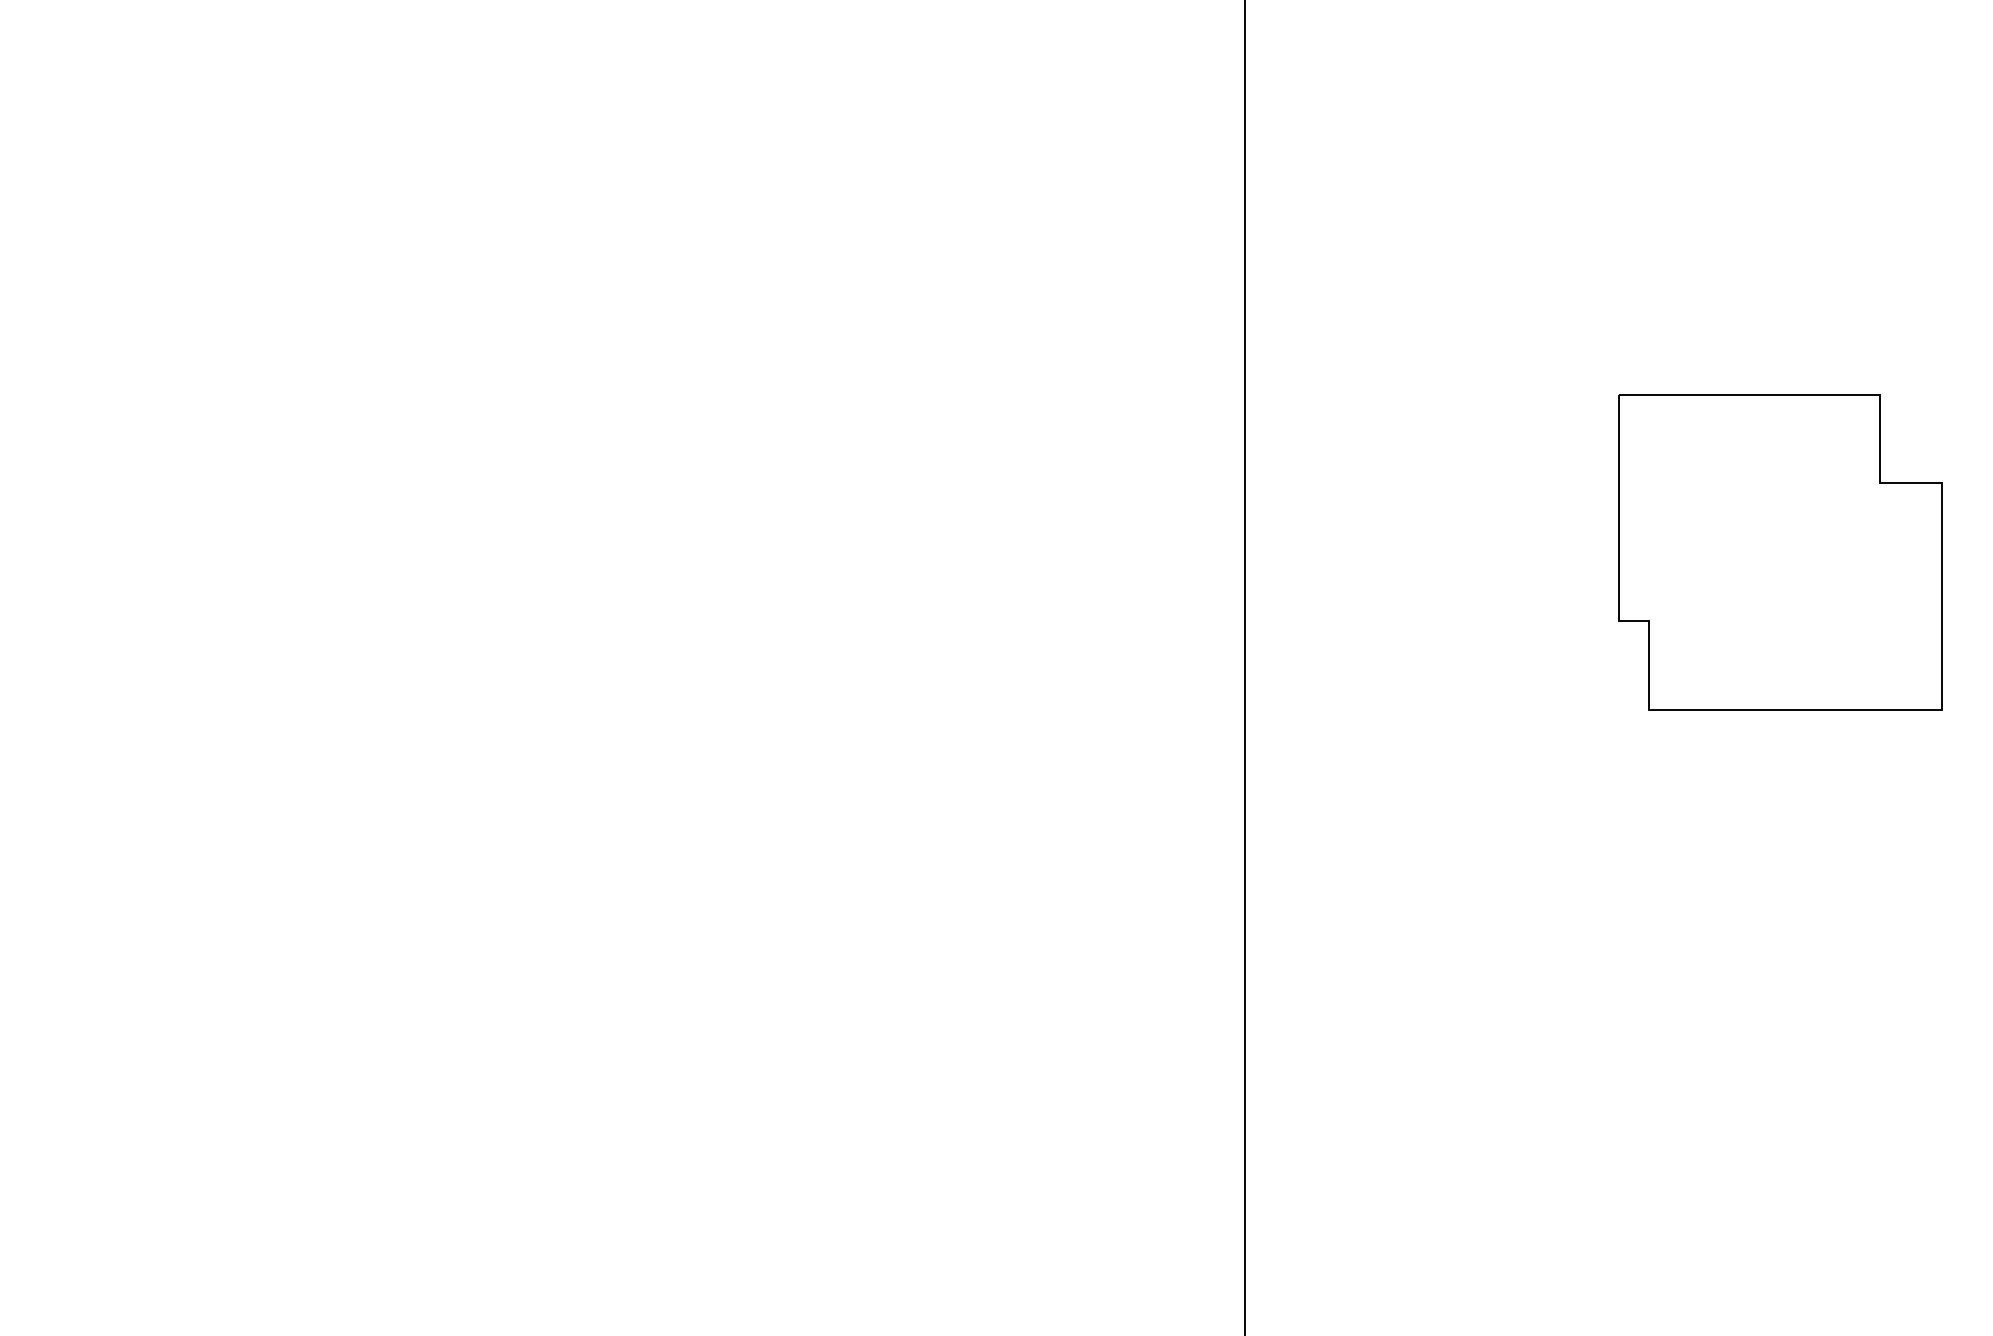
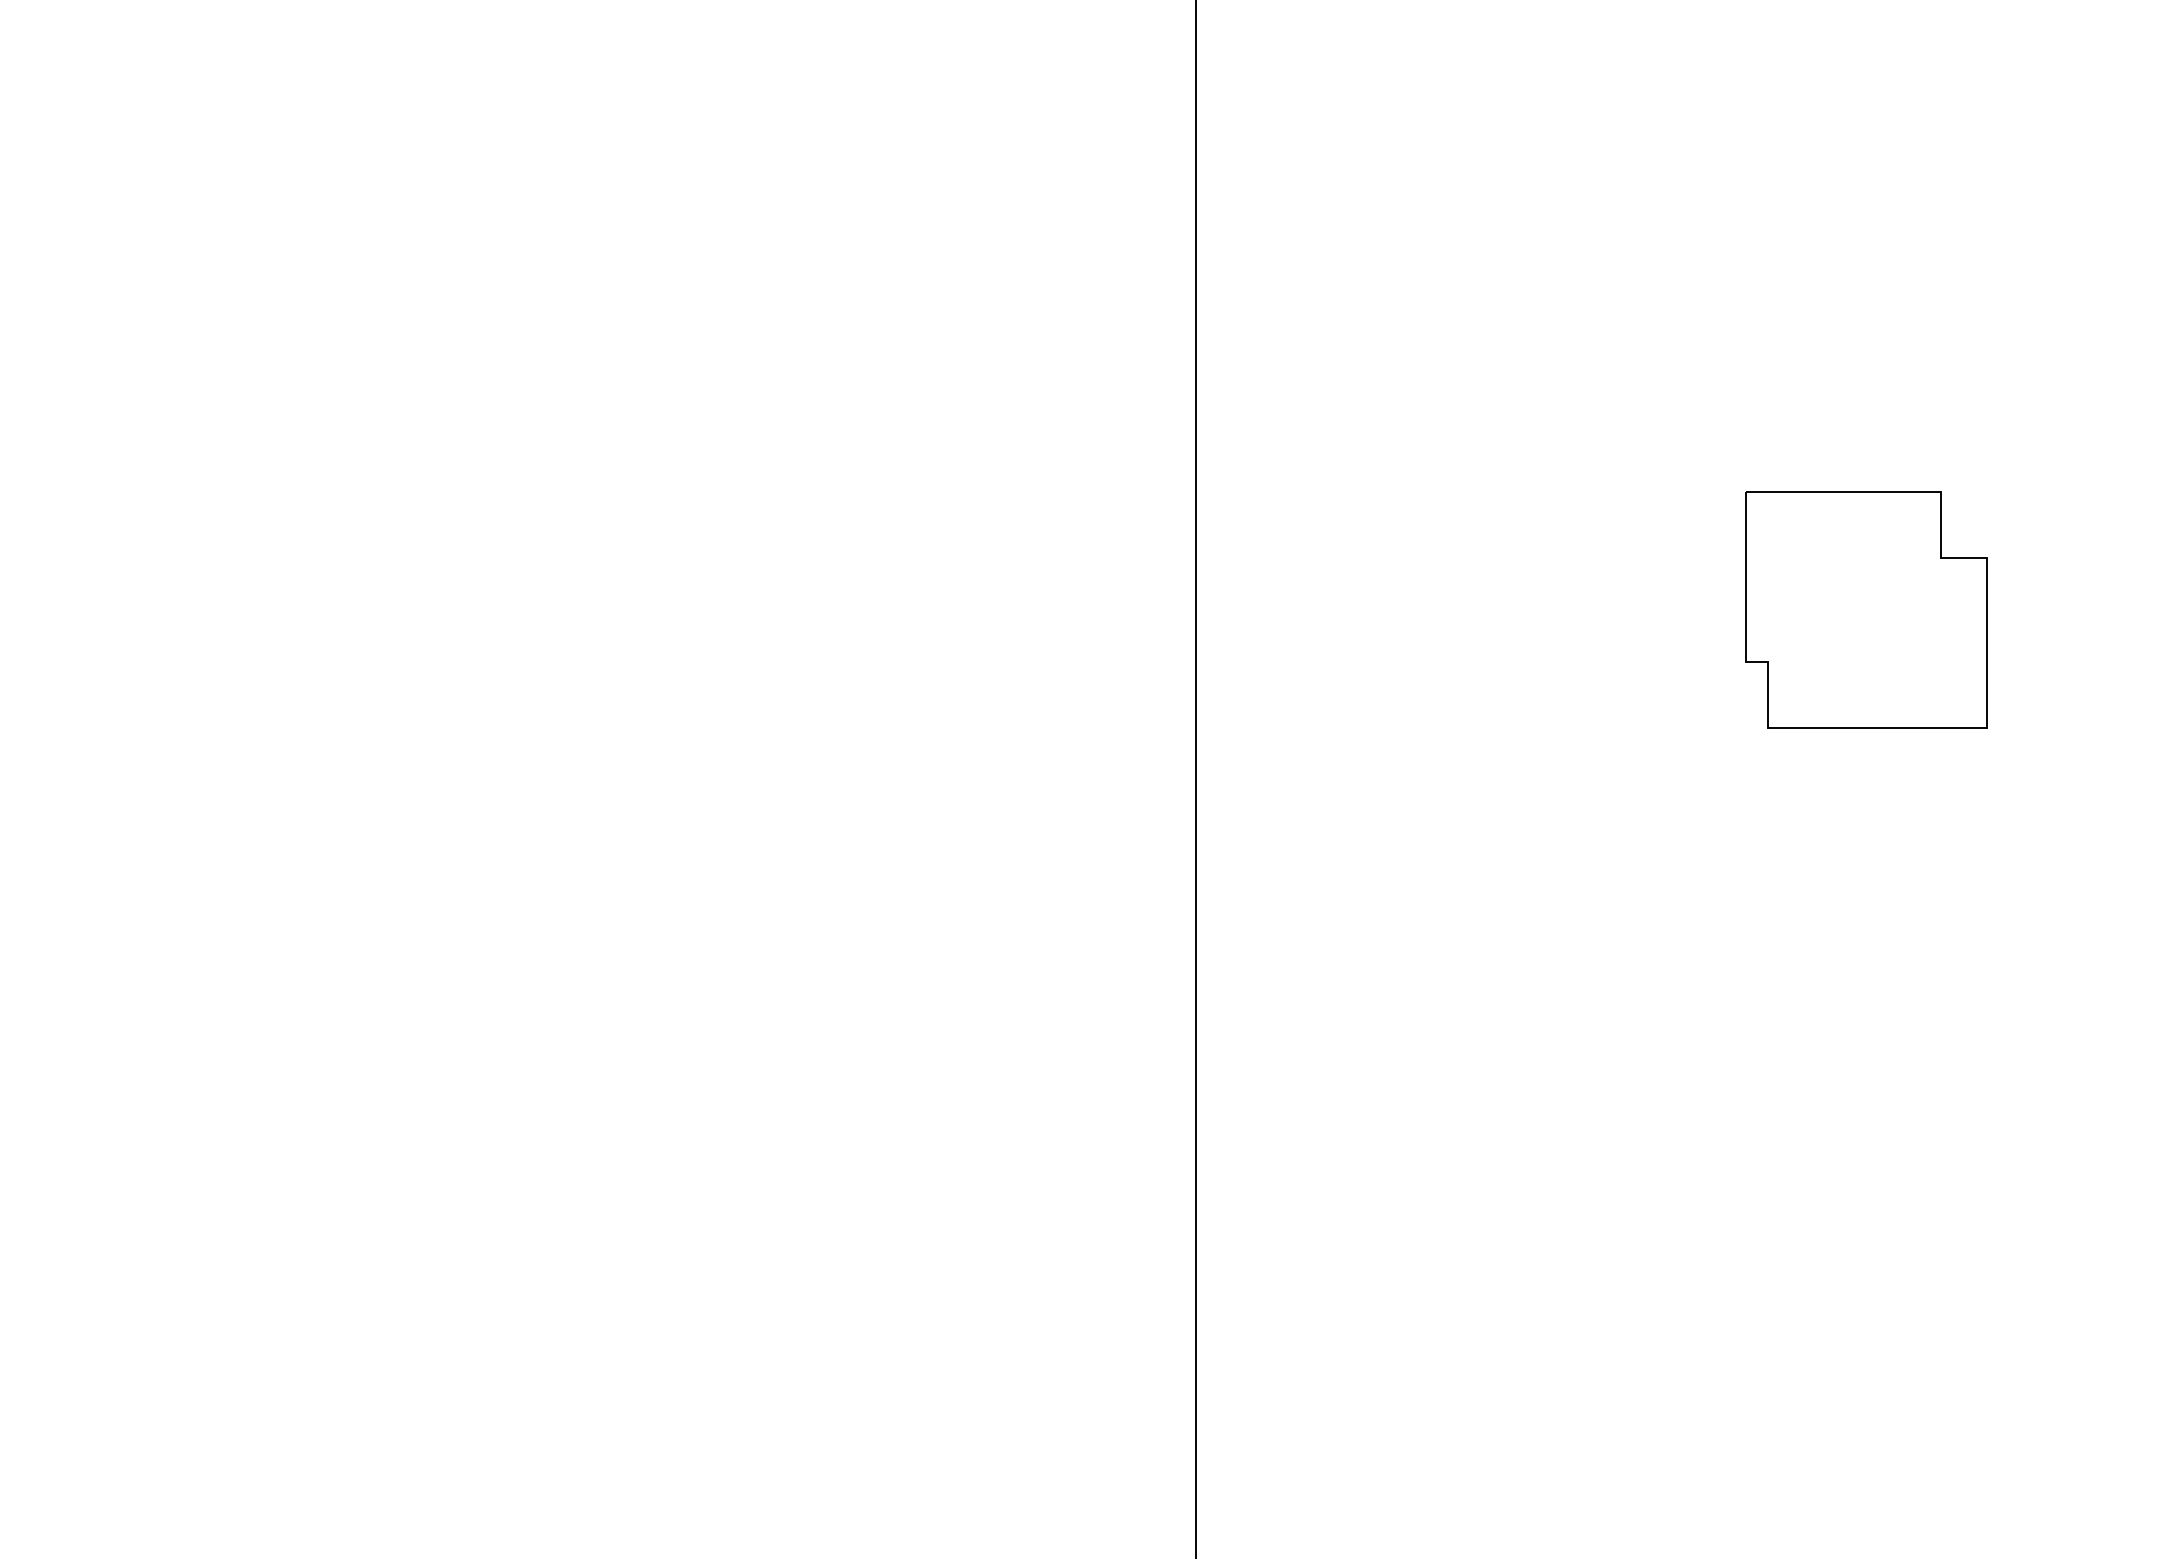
part: (1780, 552) -> (1866, 610), size x0.6

